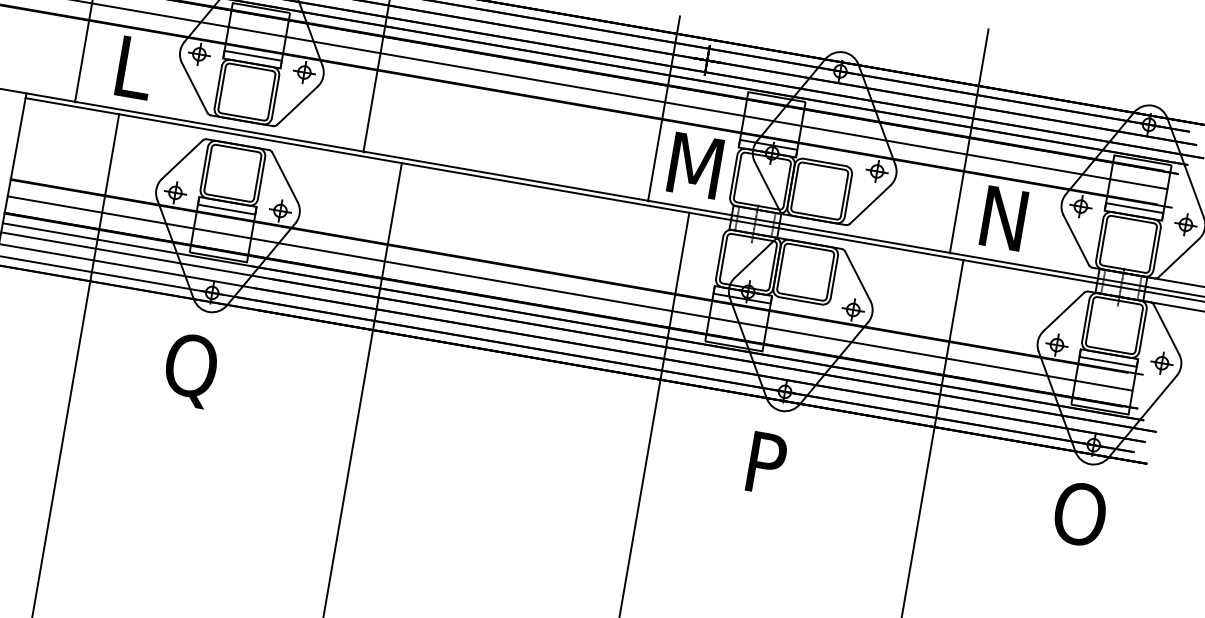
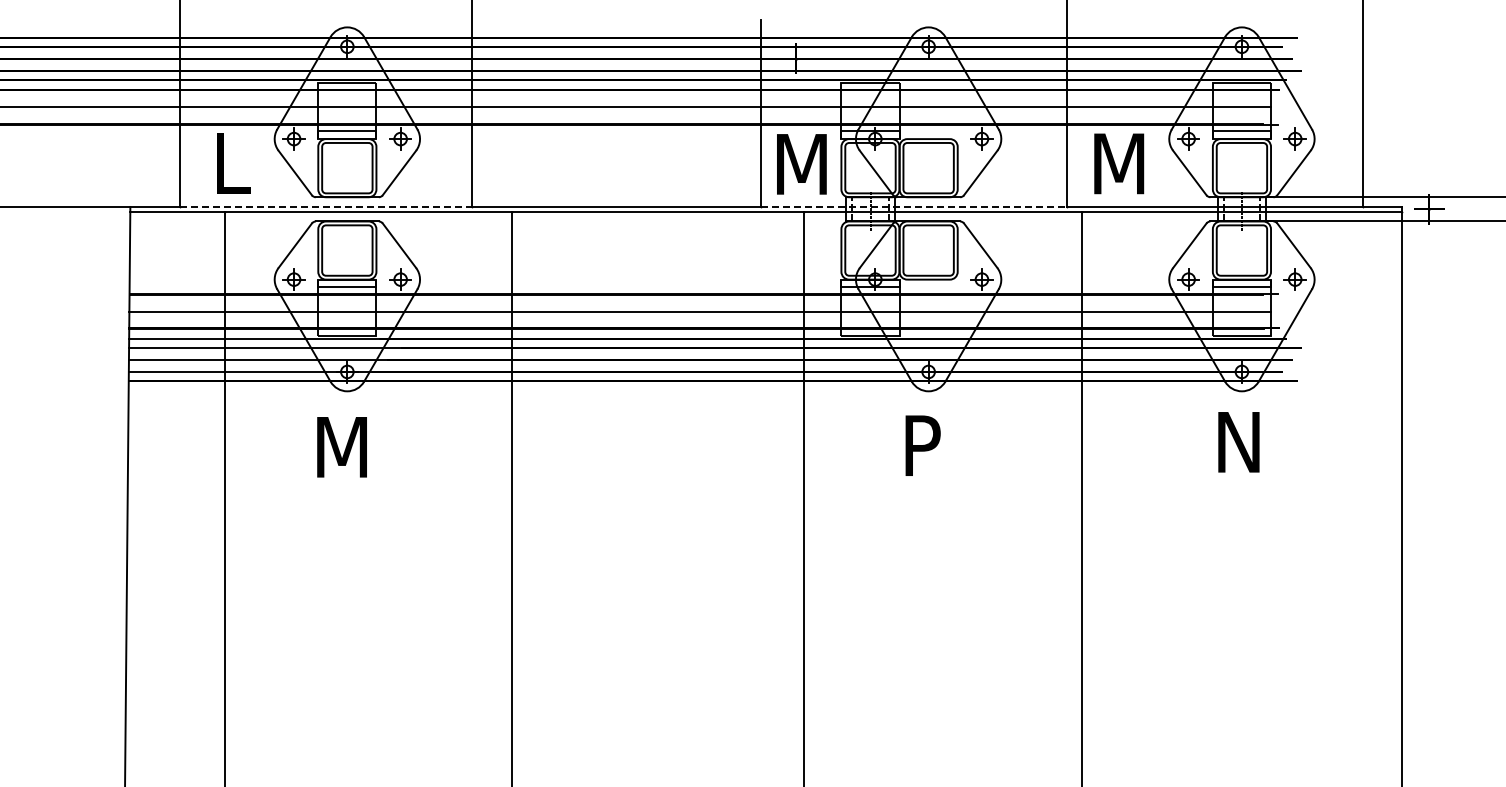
line: (219, 126) -> (326, 206), solid -> dashed
text: (1011, 219) -> (1122, 163), N -> M
line: (799, 226) -> (914, 206), solid -> dashed
text: (191, 371) -> (340, 452), Q -> M
text: (1080, 514) -> (1240, 442), O -> N

